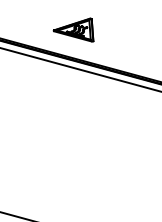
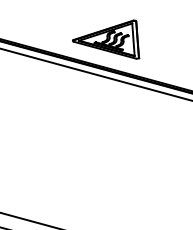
part: (73, 30) -> (106, 39), size x1.67

